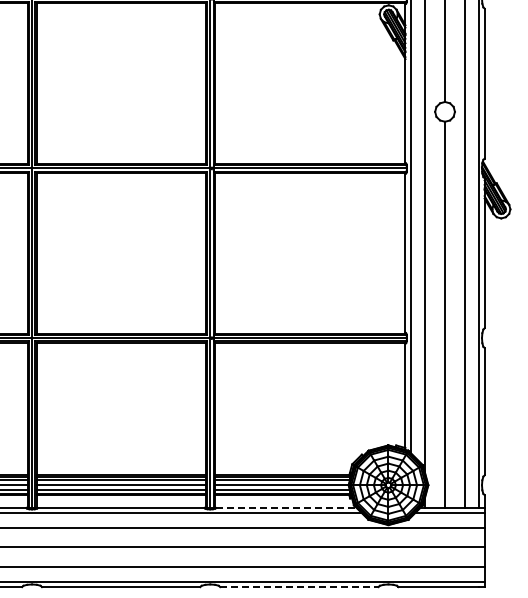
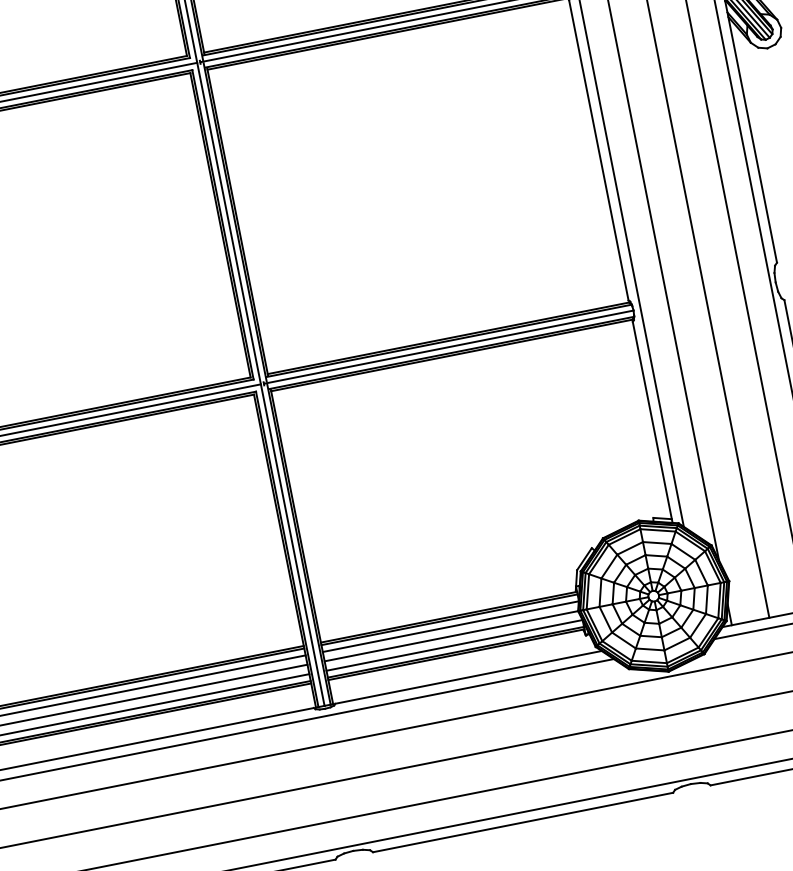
line: (286, 507) -> (468, 676), dashed -> solid
line: (299, 587) -> (523, 823), dashed -> solid

